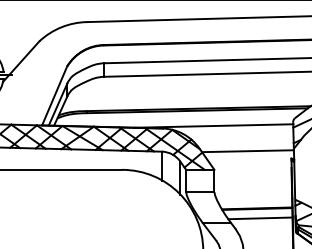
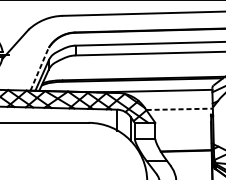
line: (54, 95) -> (39, 69), solid -> dashed
line: (248, 151) -> (179, 109), solid -> dashed
line: (260, 218) -> (188, 158), removed

